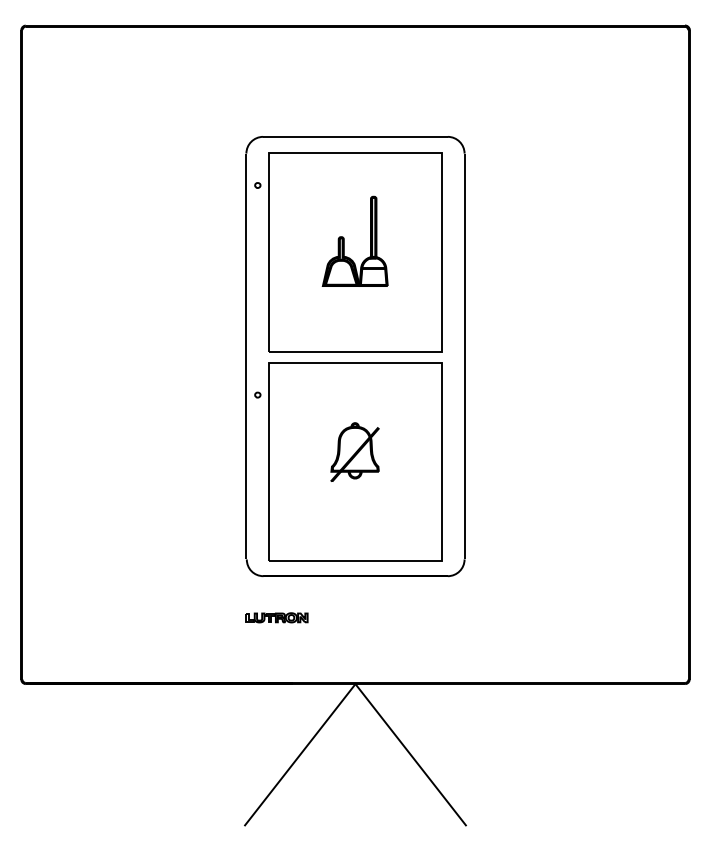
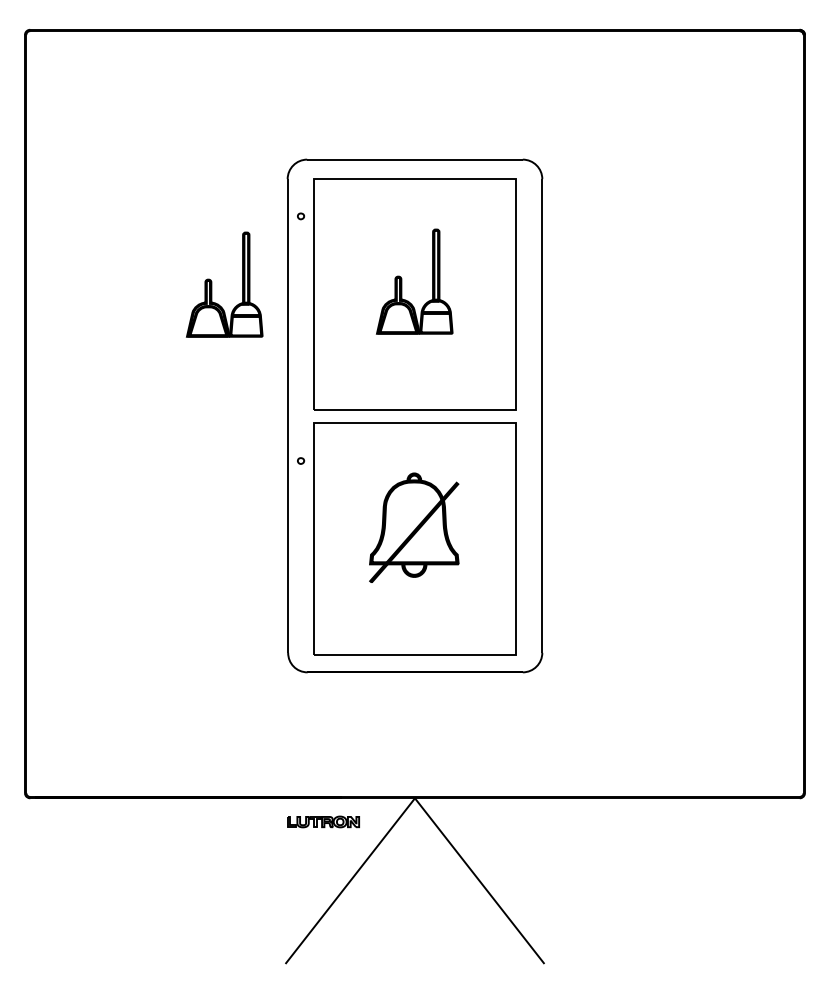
part: (181, 243) -> (212, 284), added
part: (355, 452) -> (414, 527), size x1.6
part: (277, 617) -> (323, 821), moved

